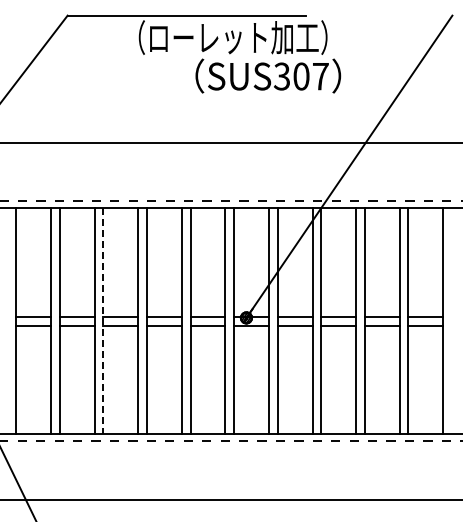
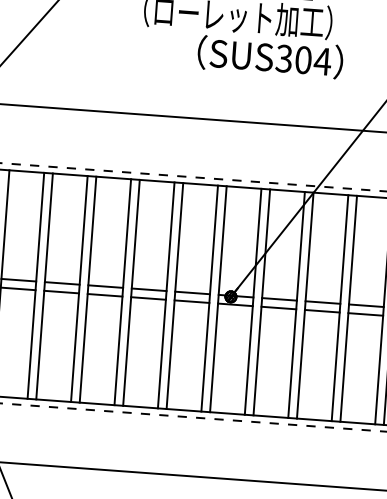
text: (320, 76) -> (322, 61), SUS307 -> SUS304
line: (103, 321) -> (88, 289), dashed -> solid

